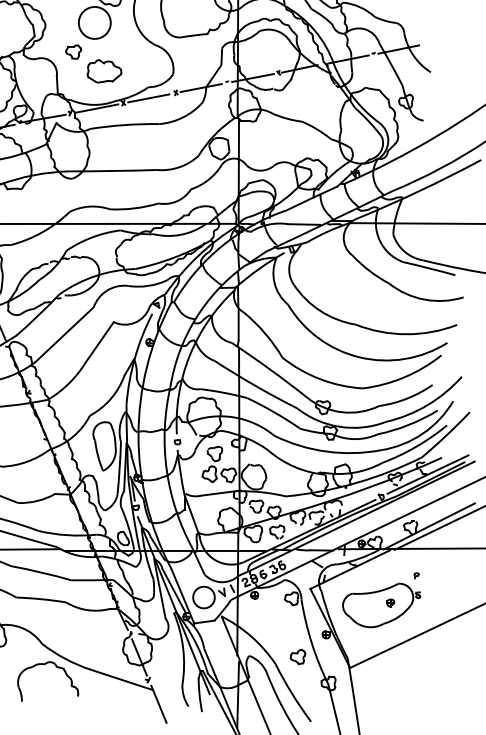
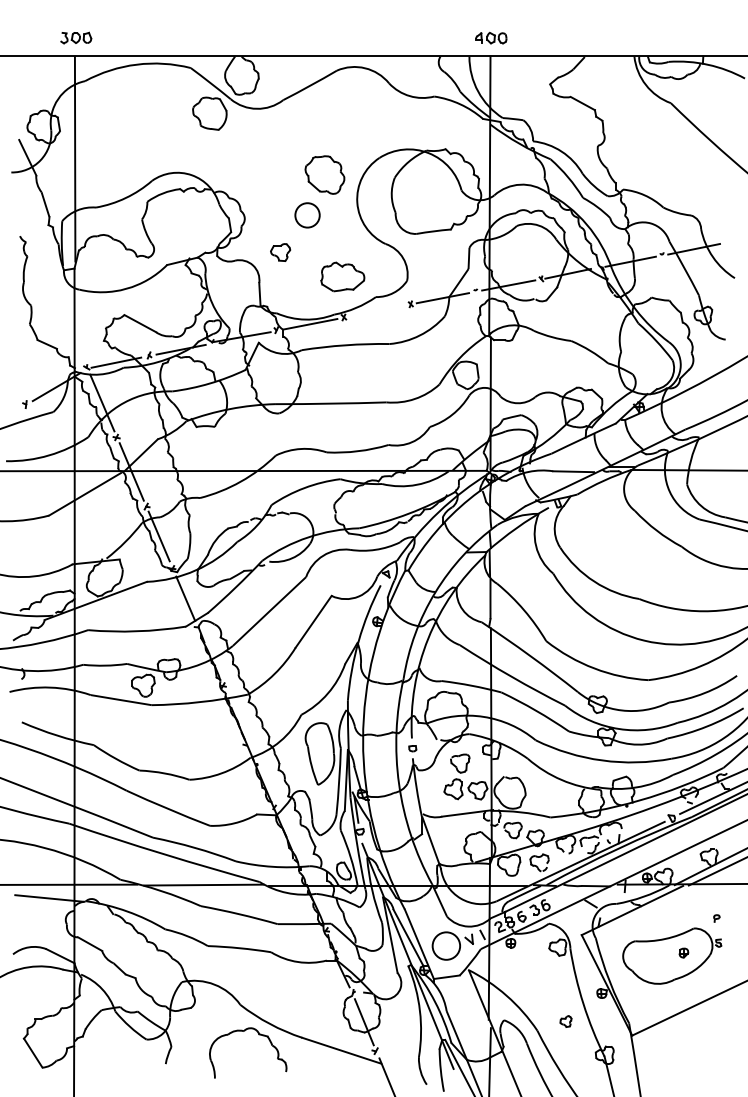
circle: (94, 23) -> (307, 215), size x0.6
part: (104, 70) -> (342, 276), moved
line: (149, 98) -> (376, 311), removed
part: (297, 656) -> (565, 1021), size x0.6

